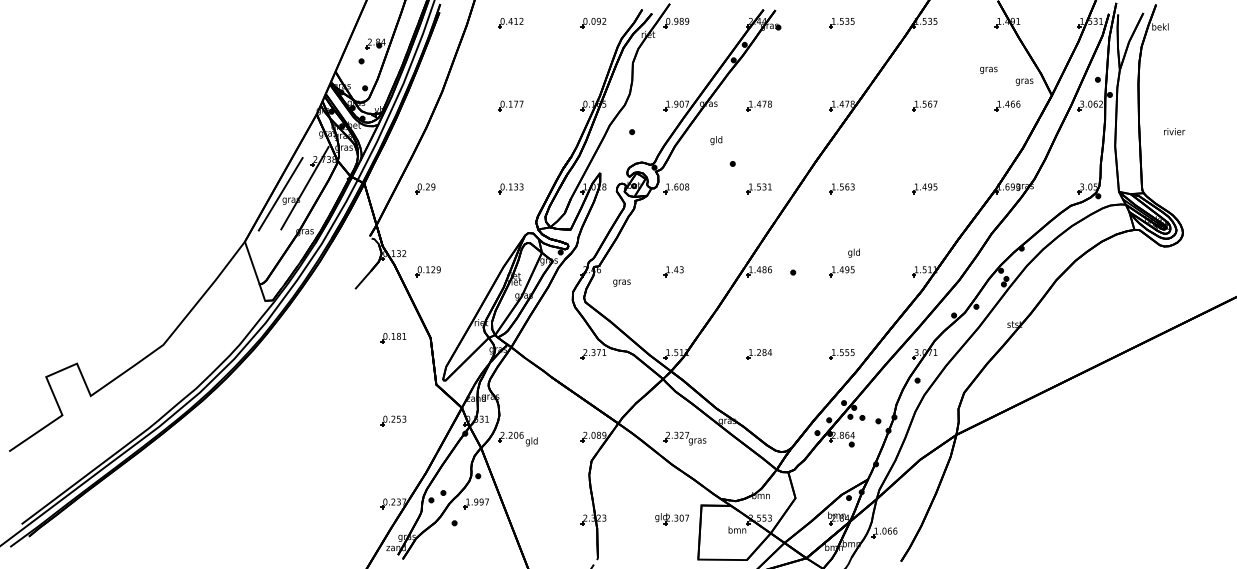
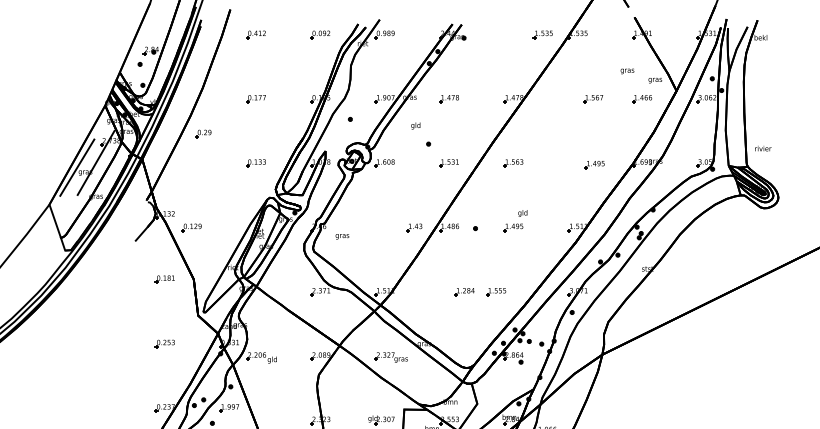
part: (841, 23) -> (542, 35), moved
part: (924, 105) -> (593, 98), moved
text: (1174, 131) -> (763, 148), moved
part: (425, 188) -> (203, 133), moved
part: (924, 188) -> (594, 164), moved
part: (673, 271) -> (414, 227), moved
part: (758, 354) -> (464, 292), moved
part: (841, 354) -> (495, 292), moved

